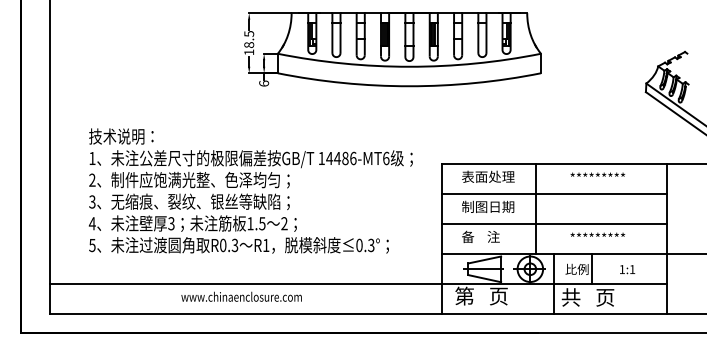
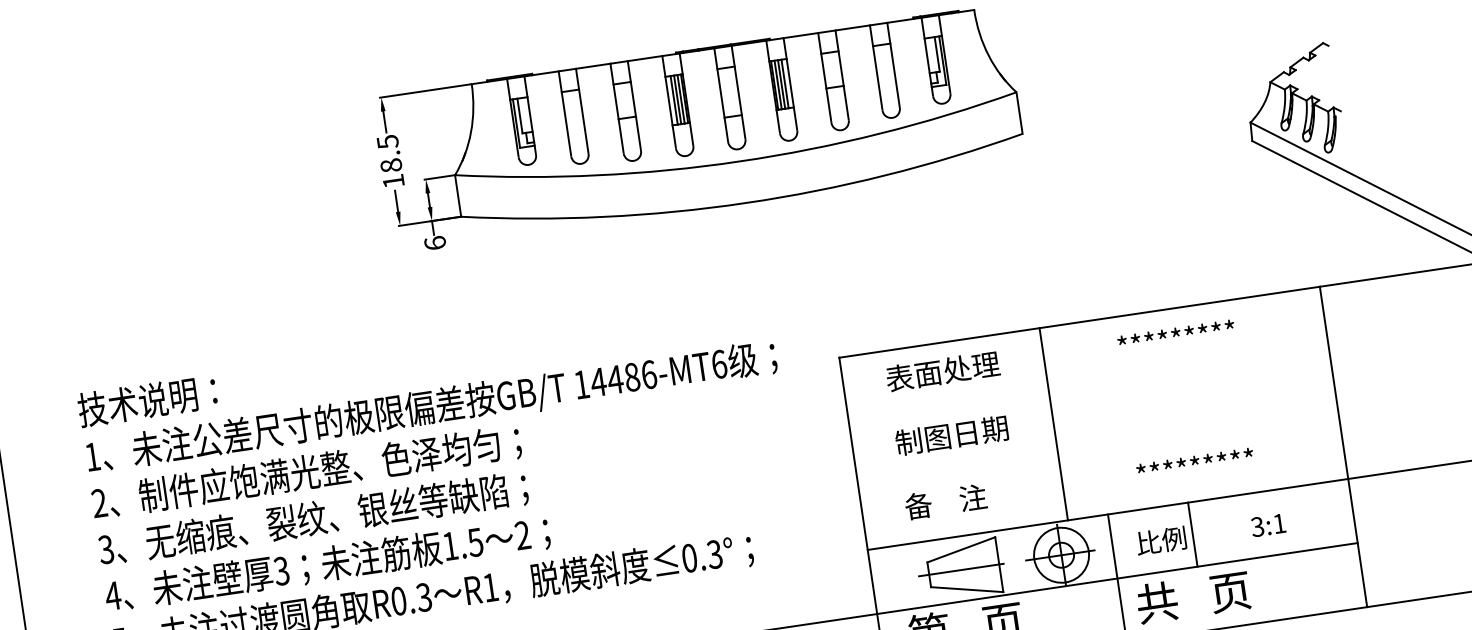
line: (554, 193) -> (1089, 386), removed
line: (554, 223) -> (1098, 450), removed
text: (621, 269) -> (1256, 527), 1:1 -> 3:1

